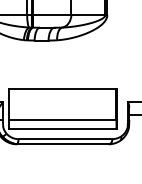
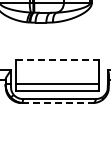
line: (62, 89) -> (57, 60), solid -> dashed
line: (62, 144) -> (57, 103), solid -> dashed

